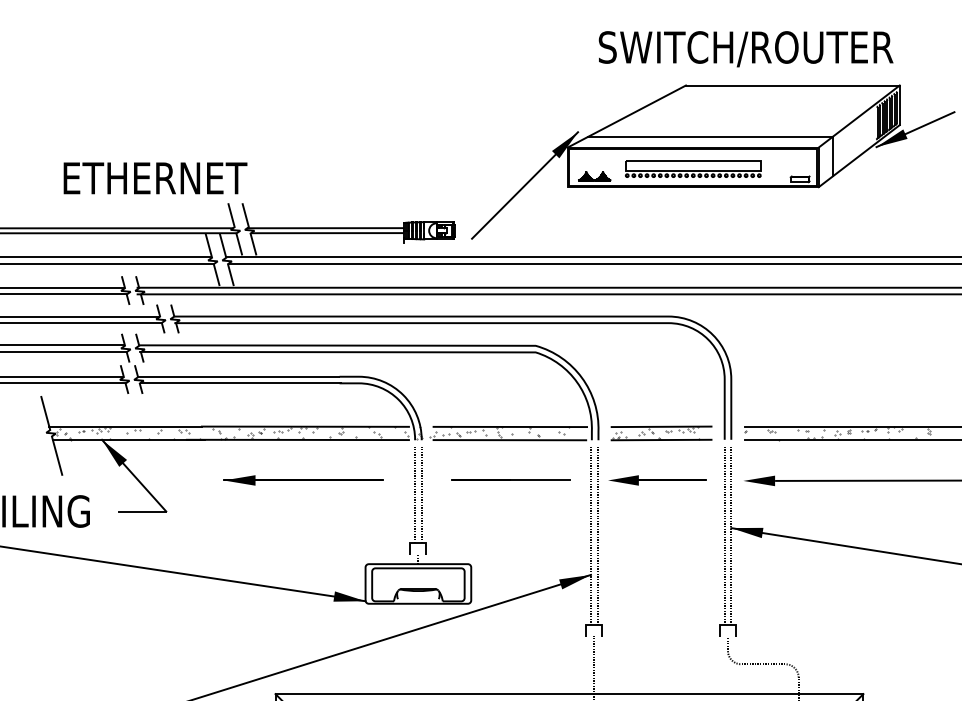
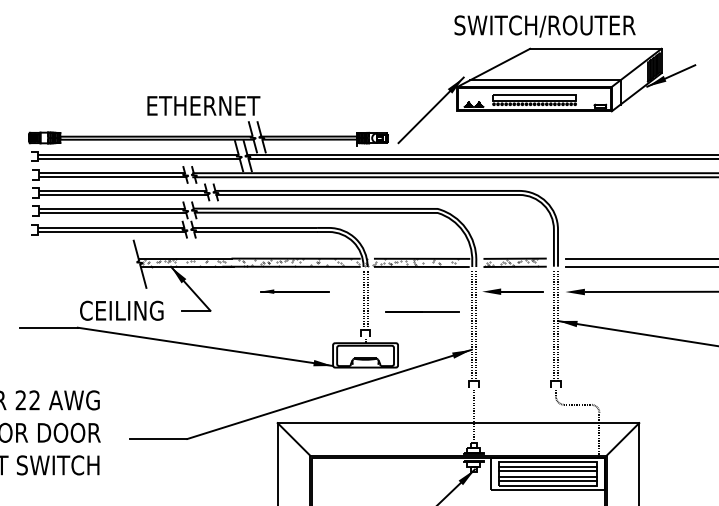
text: (745, 49) -> (544, 26), moved
hatch: (837, 432) -> (623, 262), removed
part: (302, 480) -> (294, 291), size x0.7
line: (510, 480) -> (422, 311), moved

